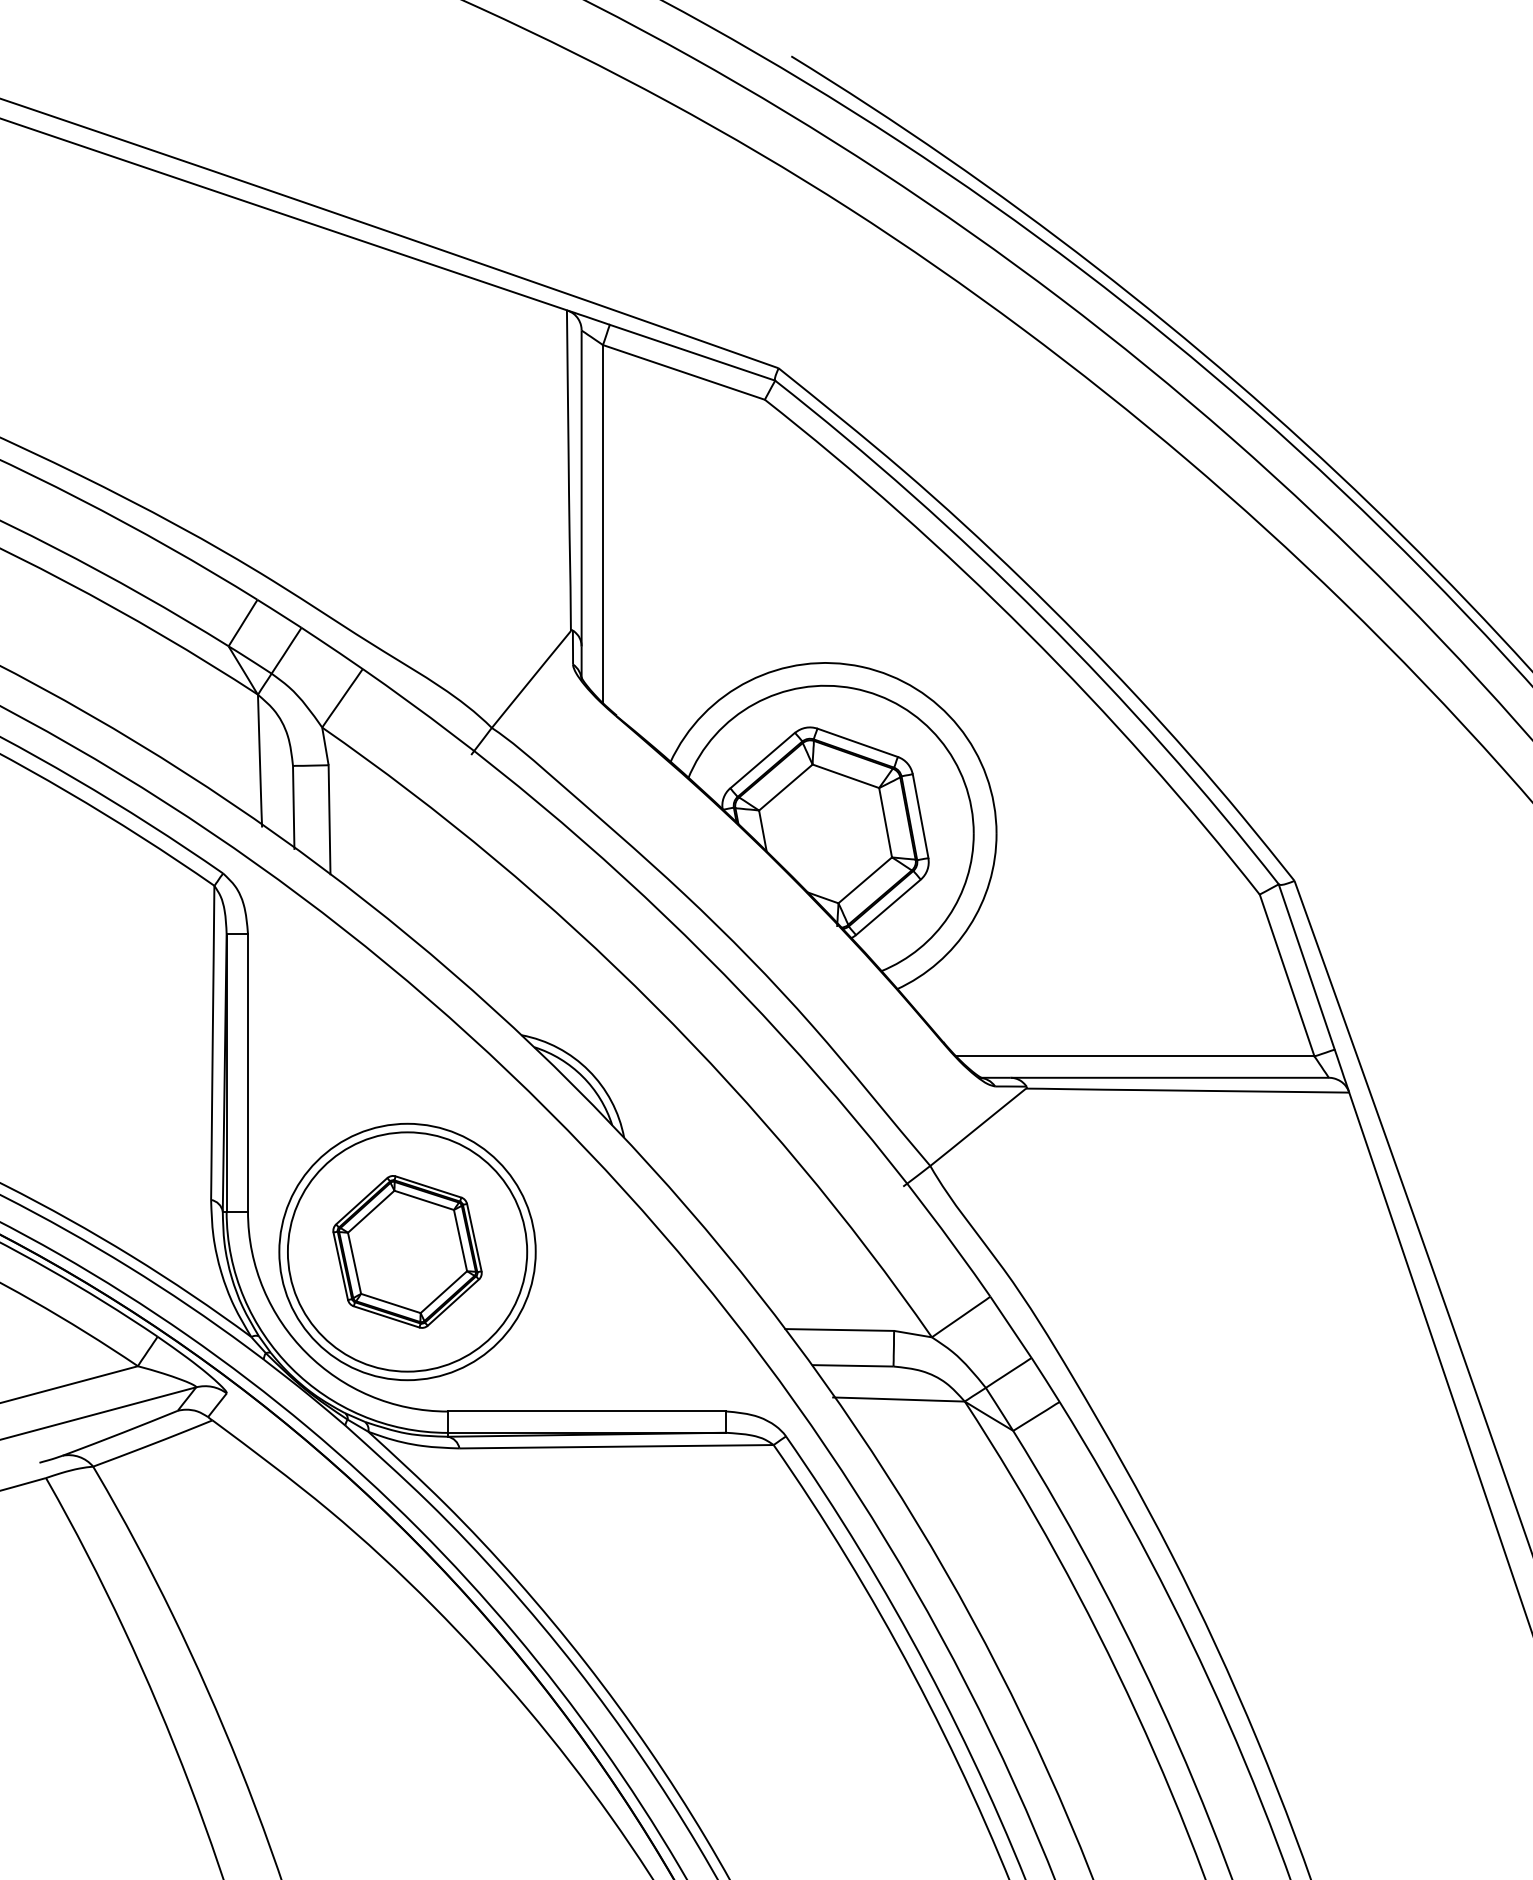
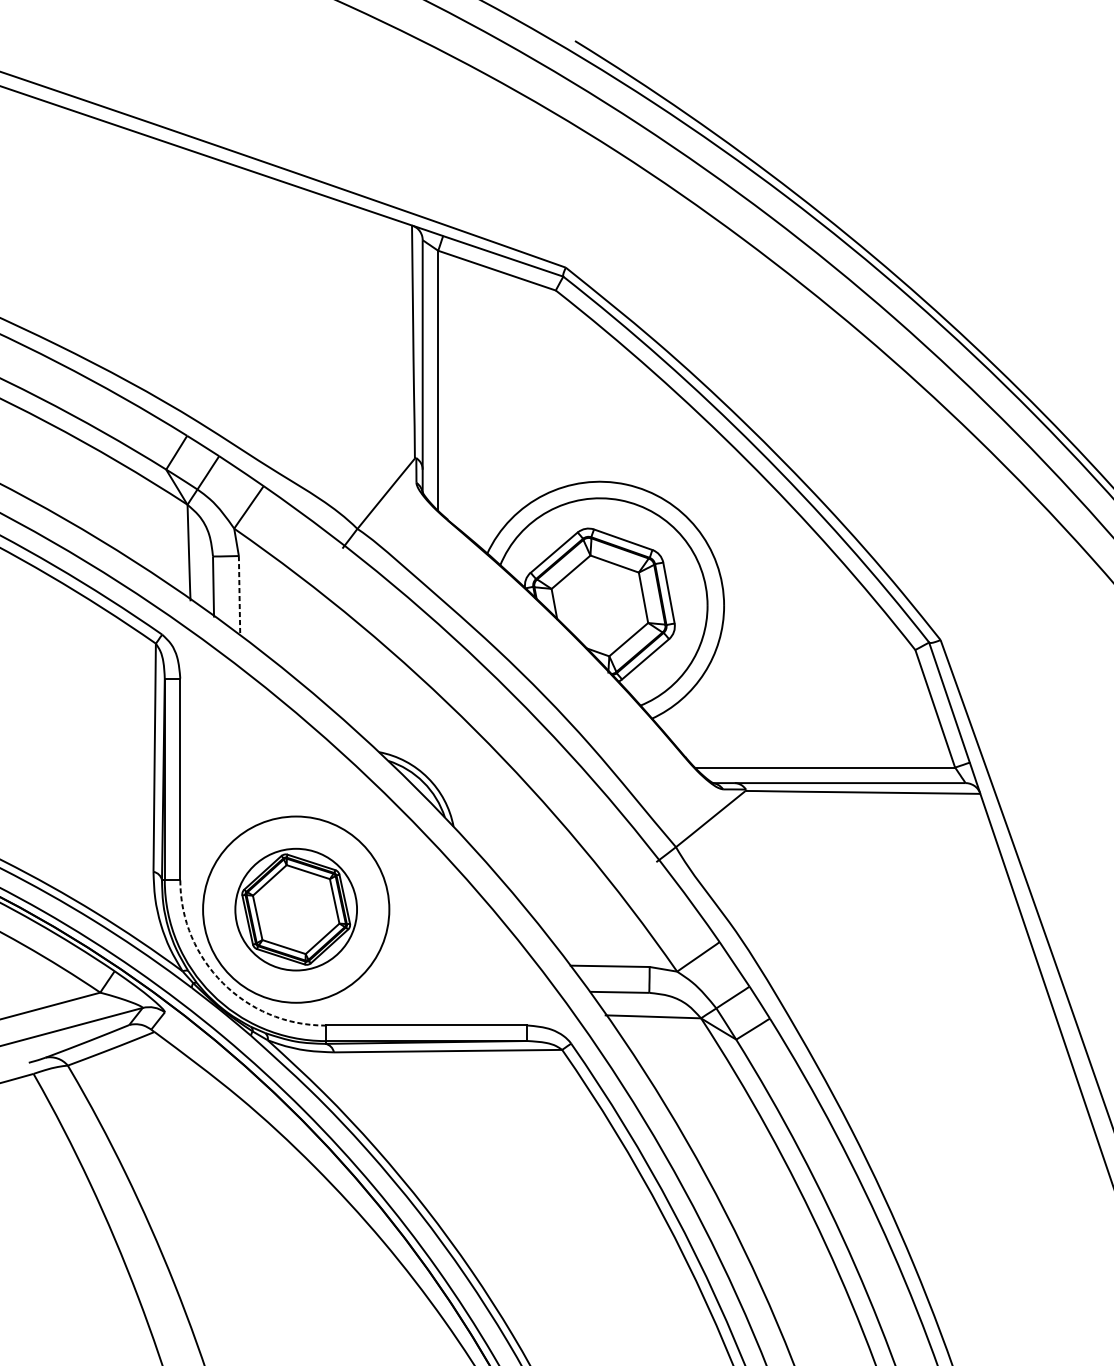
line: (329, 820) -> (239, 596), solid -> dashed
circle: (407, 1251) -> (296, 909), size x0.7
arc: (306, 1353) -> (222, 983), solid -> dashed

